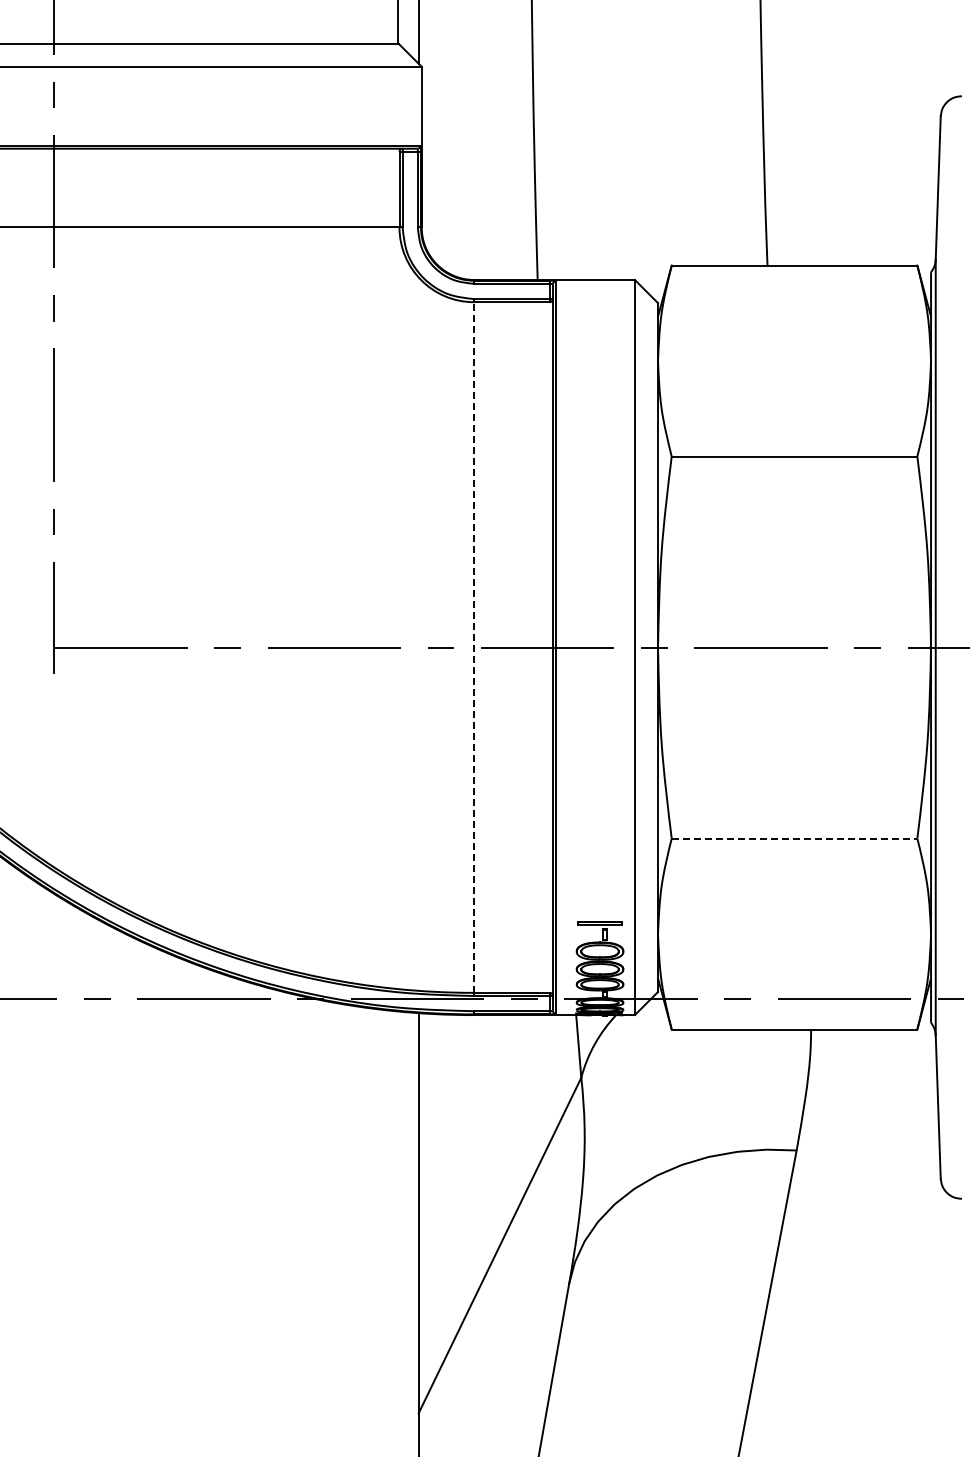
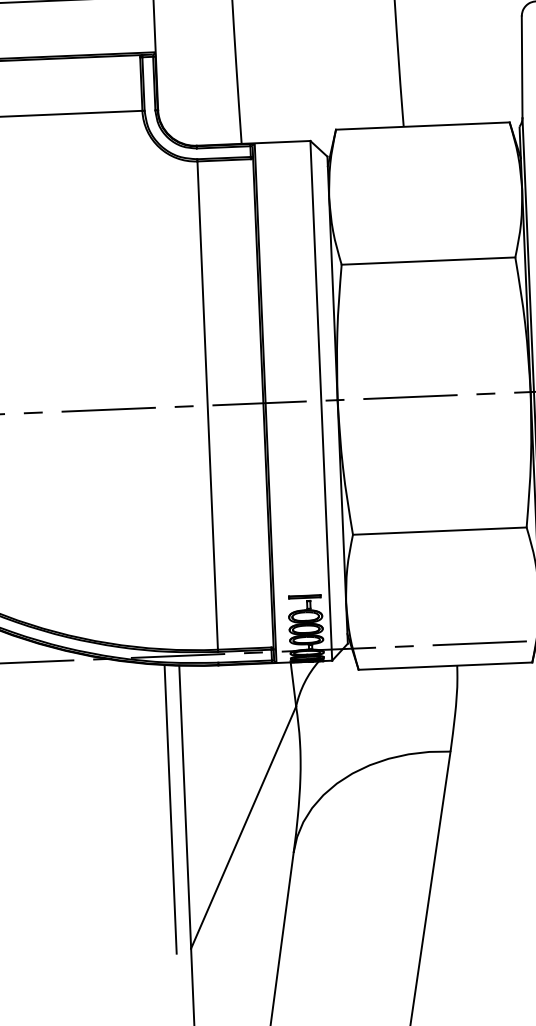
line: (474, 647) -> (207, 405), dashed -> solid
line: (794, 838) -> (439, 531), dashed -> solid
line: (398, 1215) -> (170, 809), added

